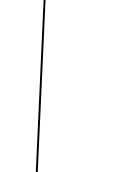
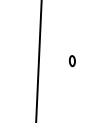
part: (86, 93) -> (71, 61), added

